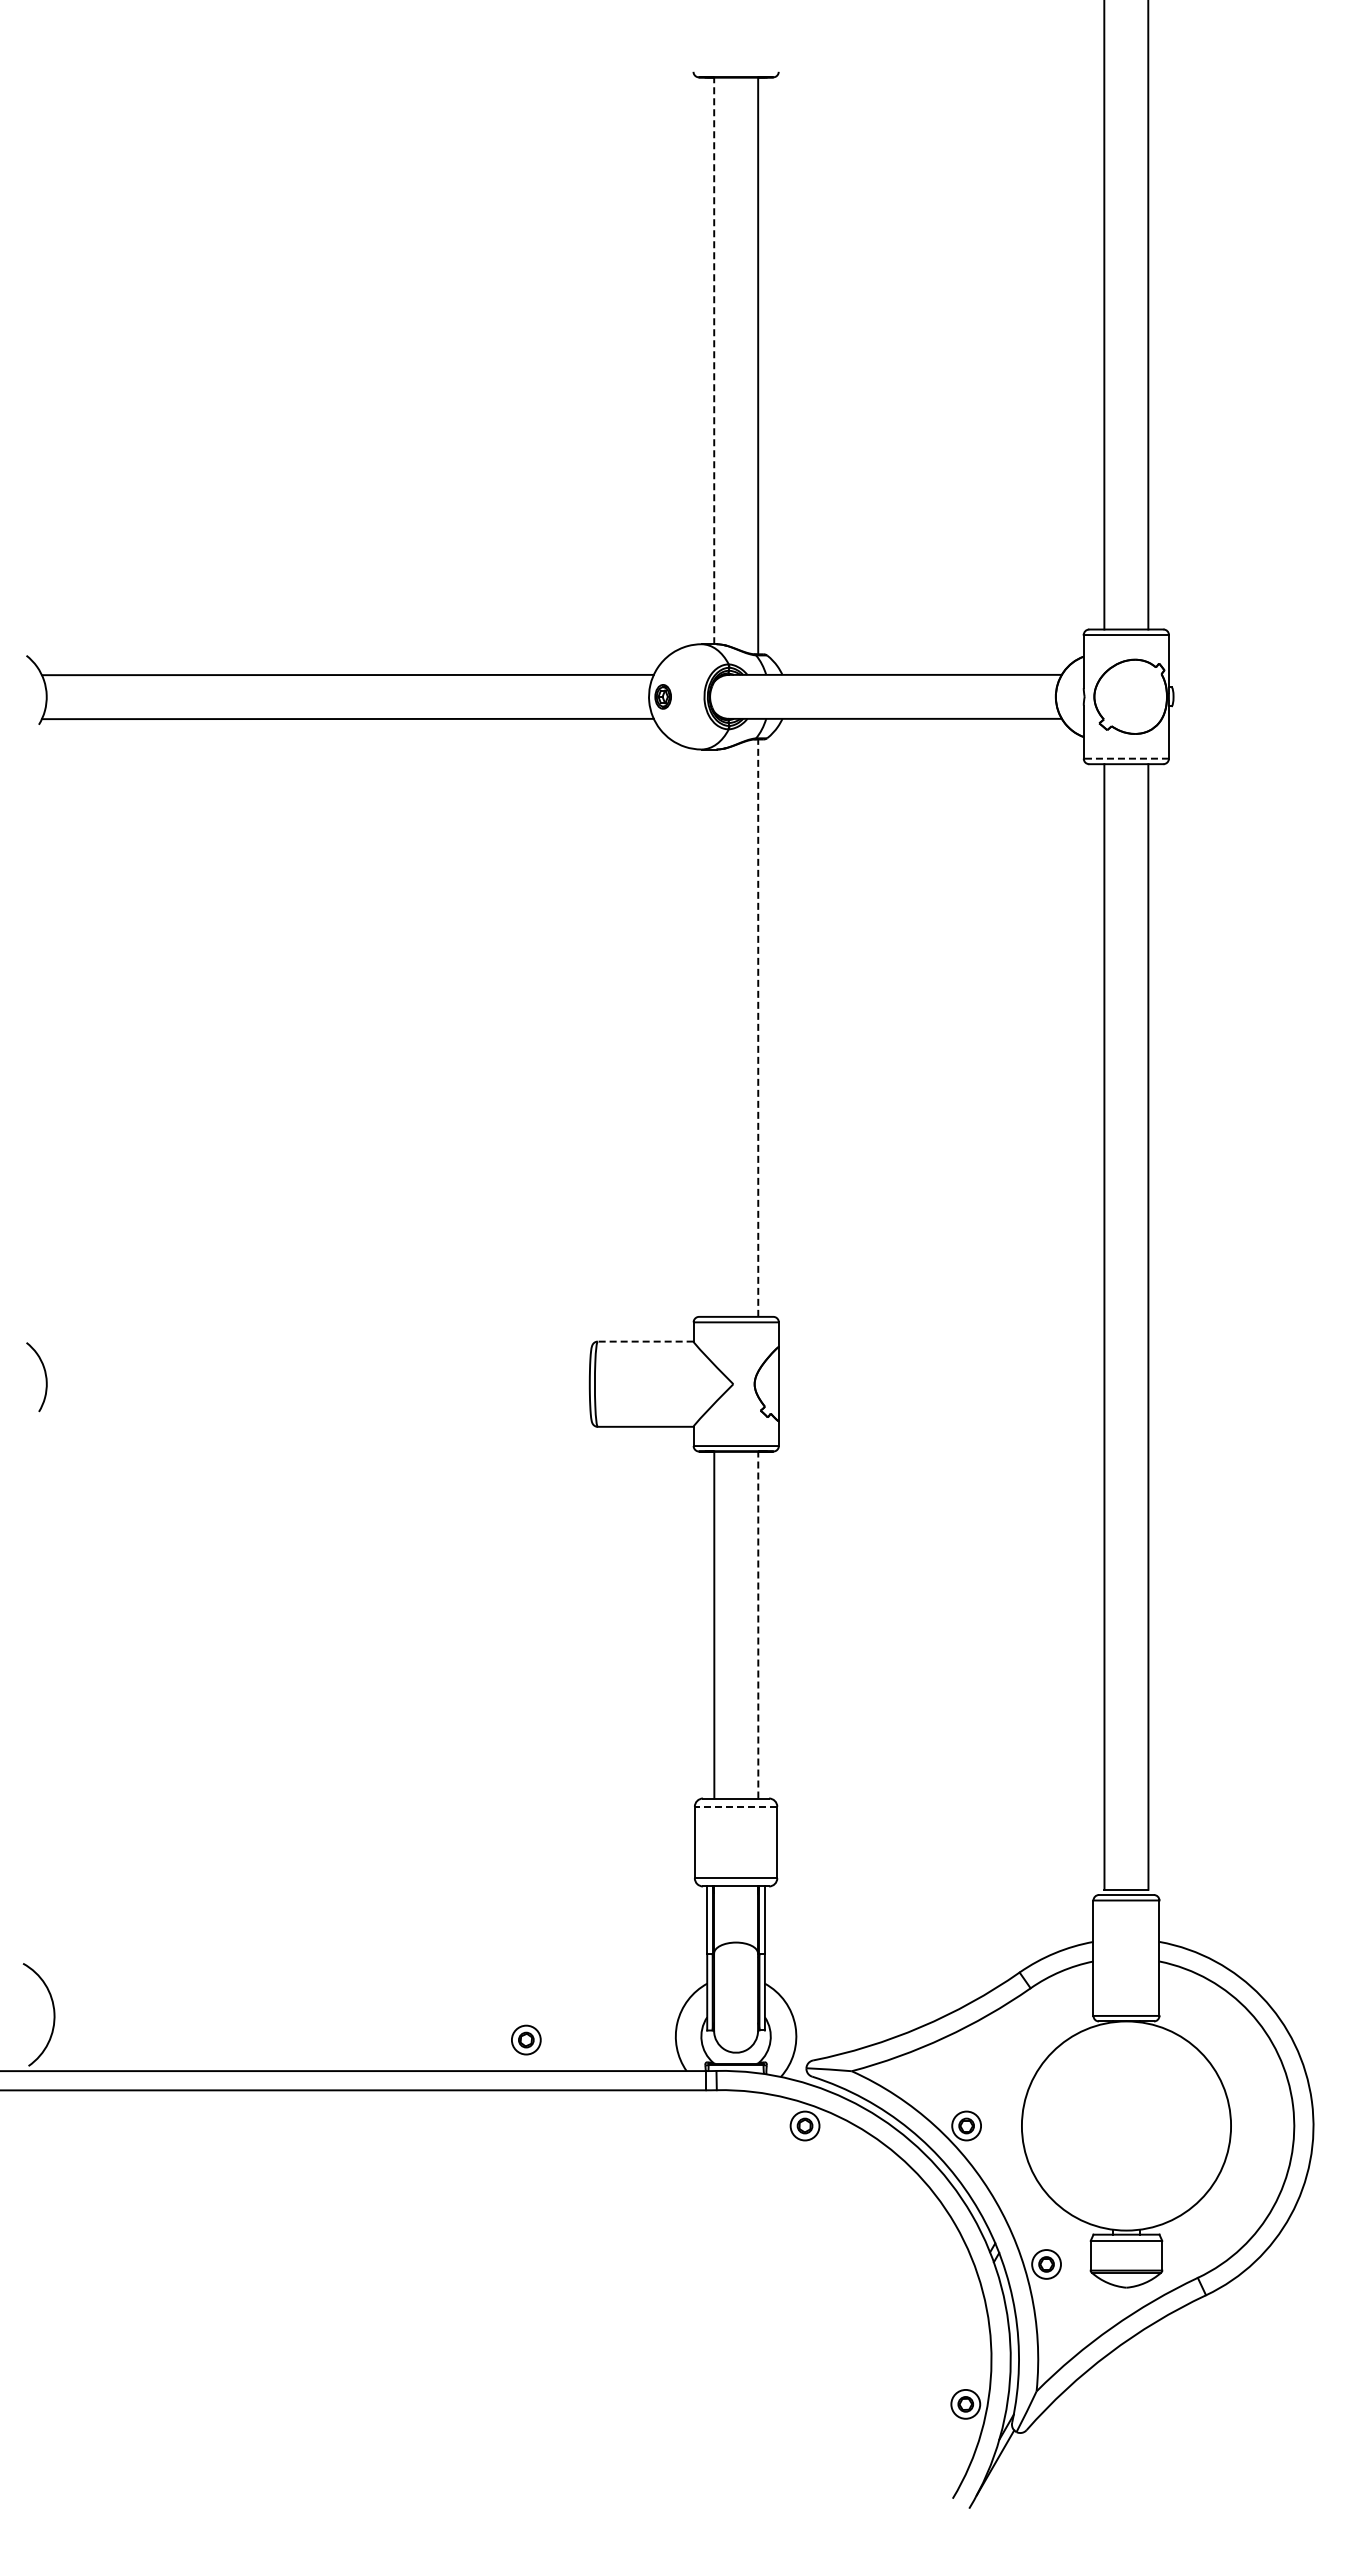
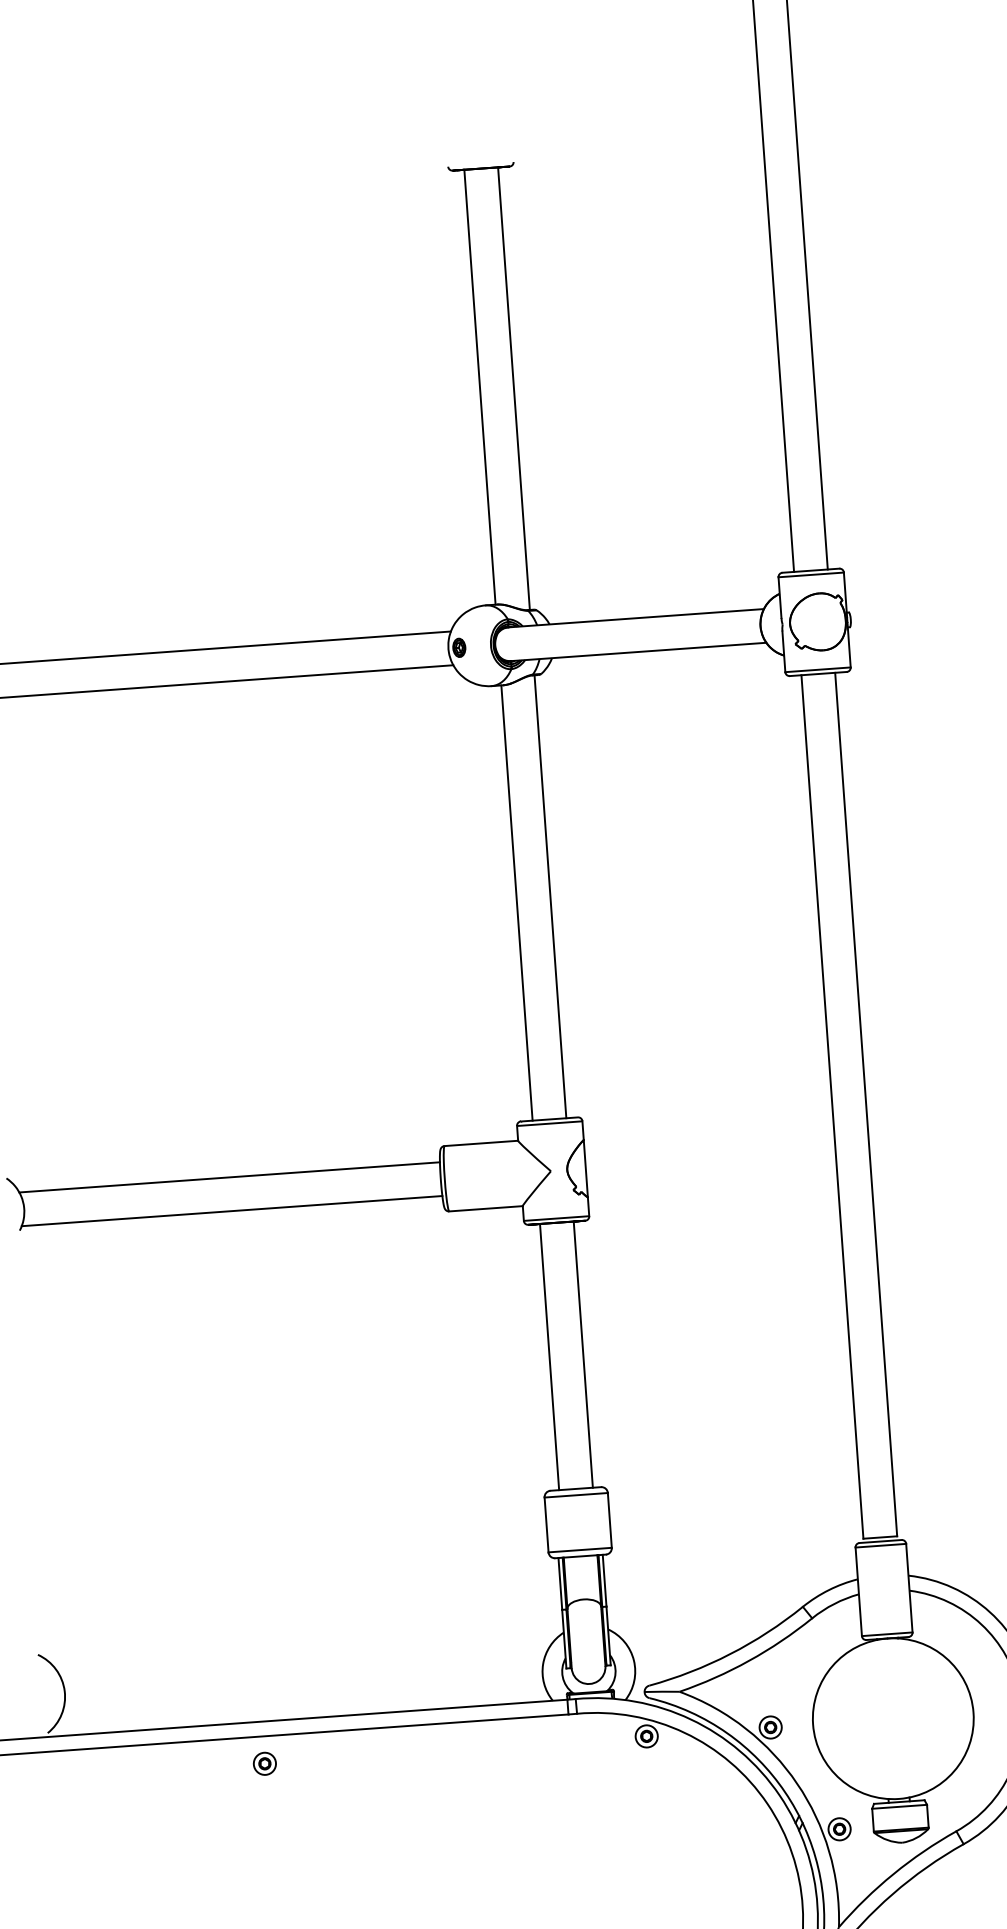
line: (714, 360) -> (480, 386), dashed -> solid
line: (1126, 758) -> (818, 669), dashed -> solid
line: (758, 1028) -> (550, 897), dashed -> solid
line: (714, 1032) -> (517, 902), added
line: (645, 1341) -> (481, 1143), dashed -> solid
line: (316, 1362) -> (229, 1177), added
line: (316, 1406) -> (232, 1211), added
line: (758, 1624) -> (583, 1354), dashed -> solid
line: (735, 1806) -> (575, 1495), dashed -> solid
part: (526, 2039) -> (265, 1763), moved

